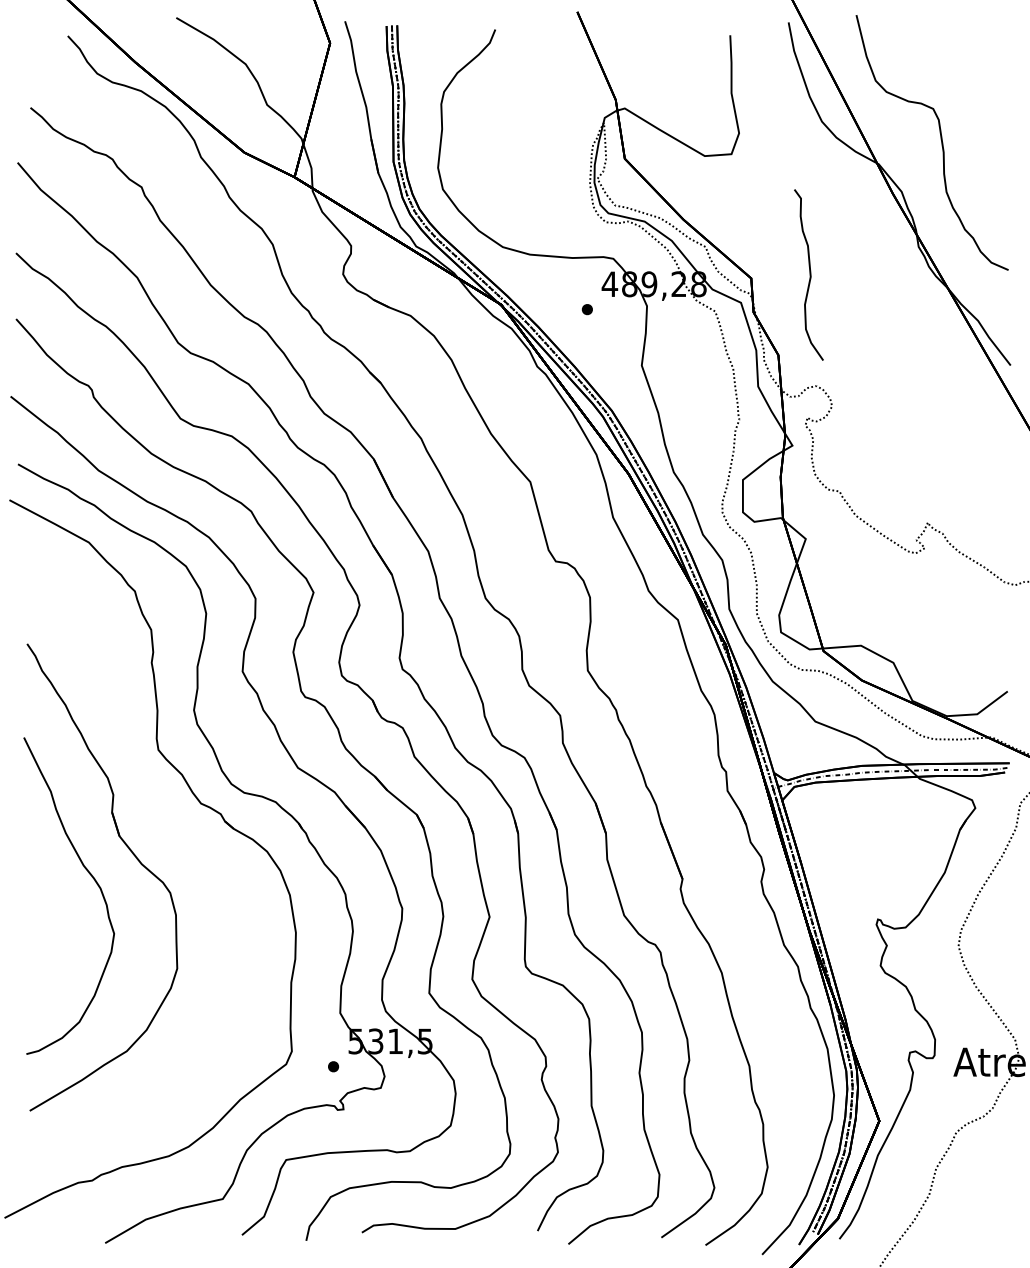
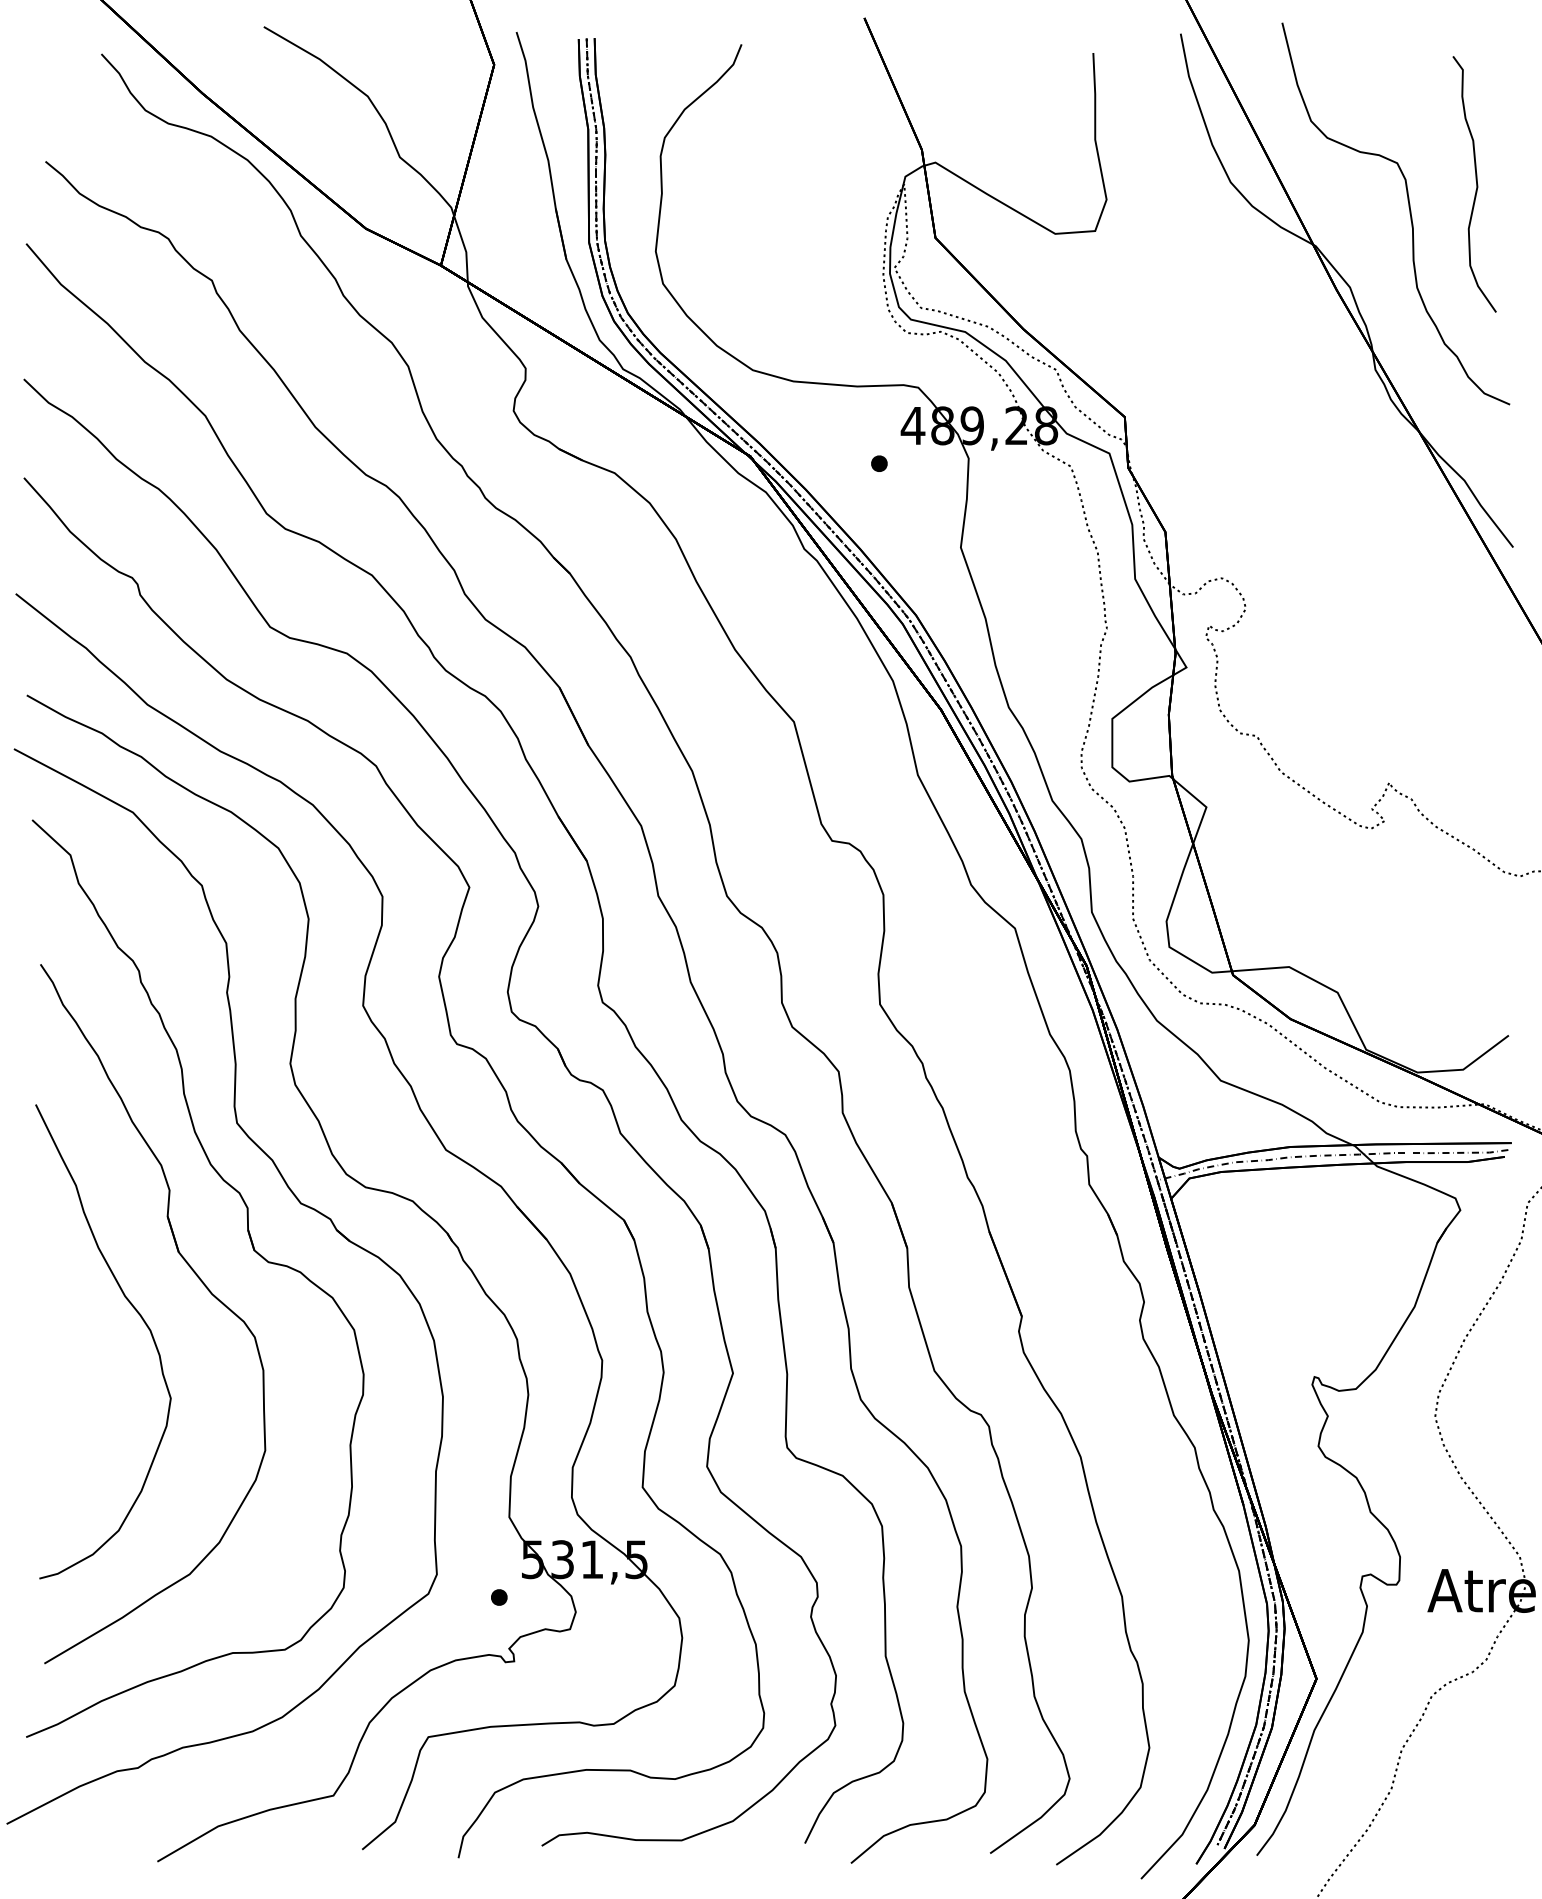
curve: (809, 274) -> (1475, 183), moved
part: (168, 834) -> (252, 1249), added

